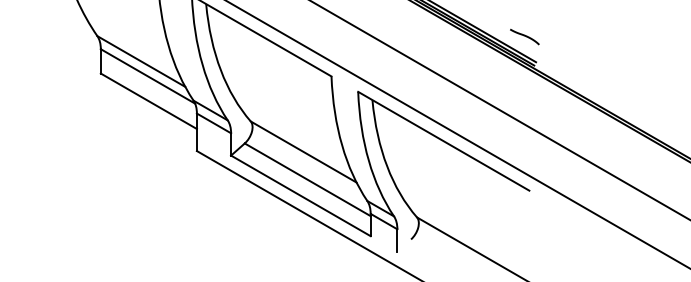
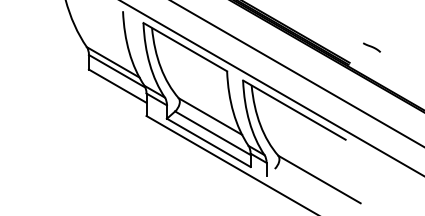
line: (524, 36) -> (371, 47), moved

